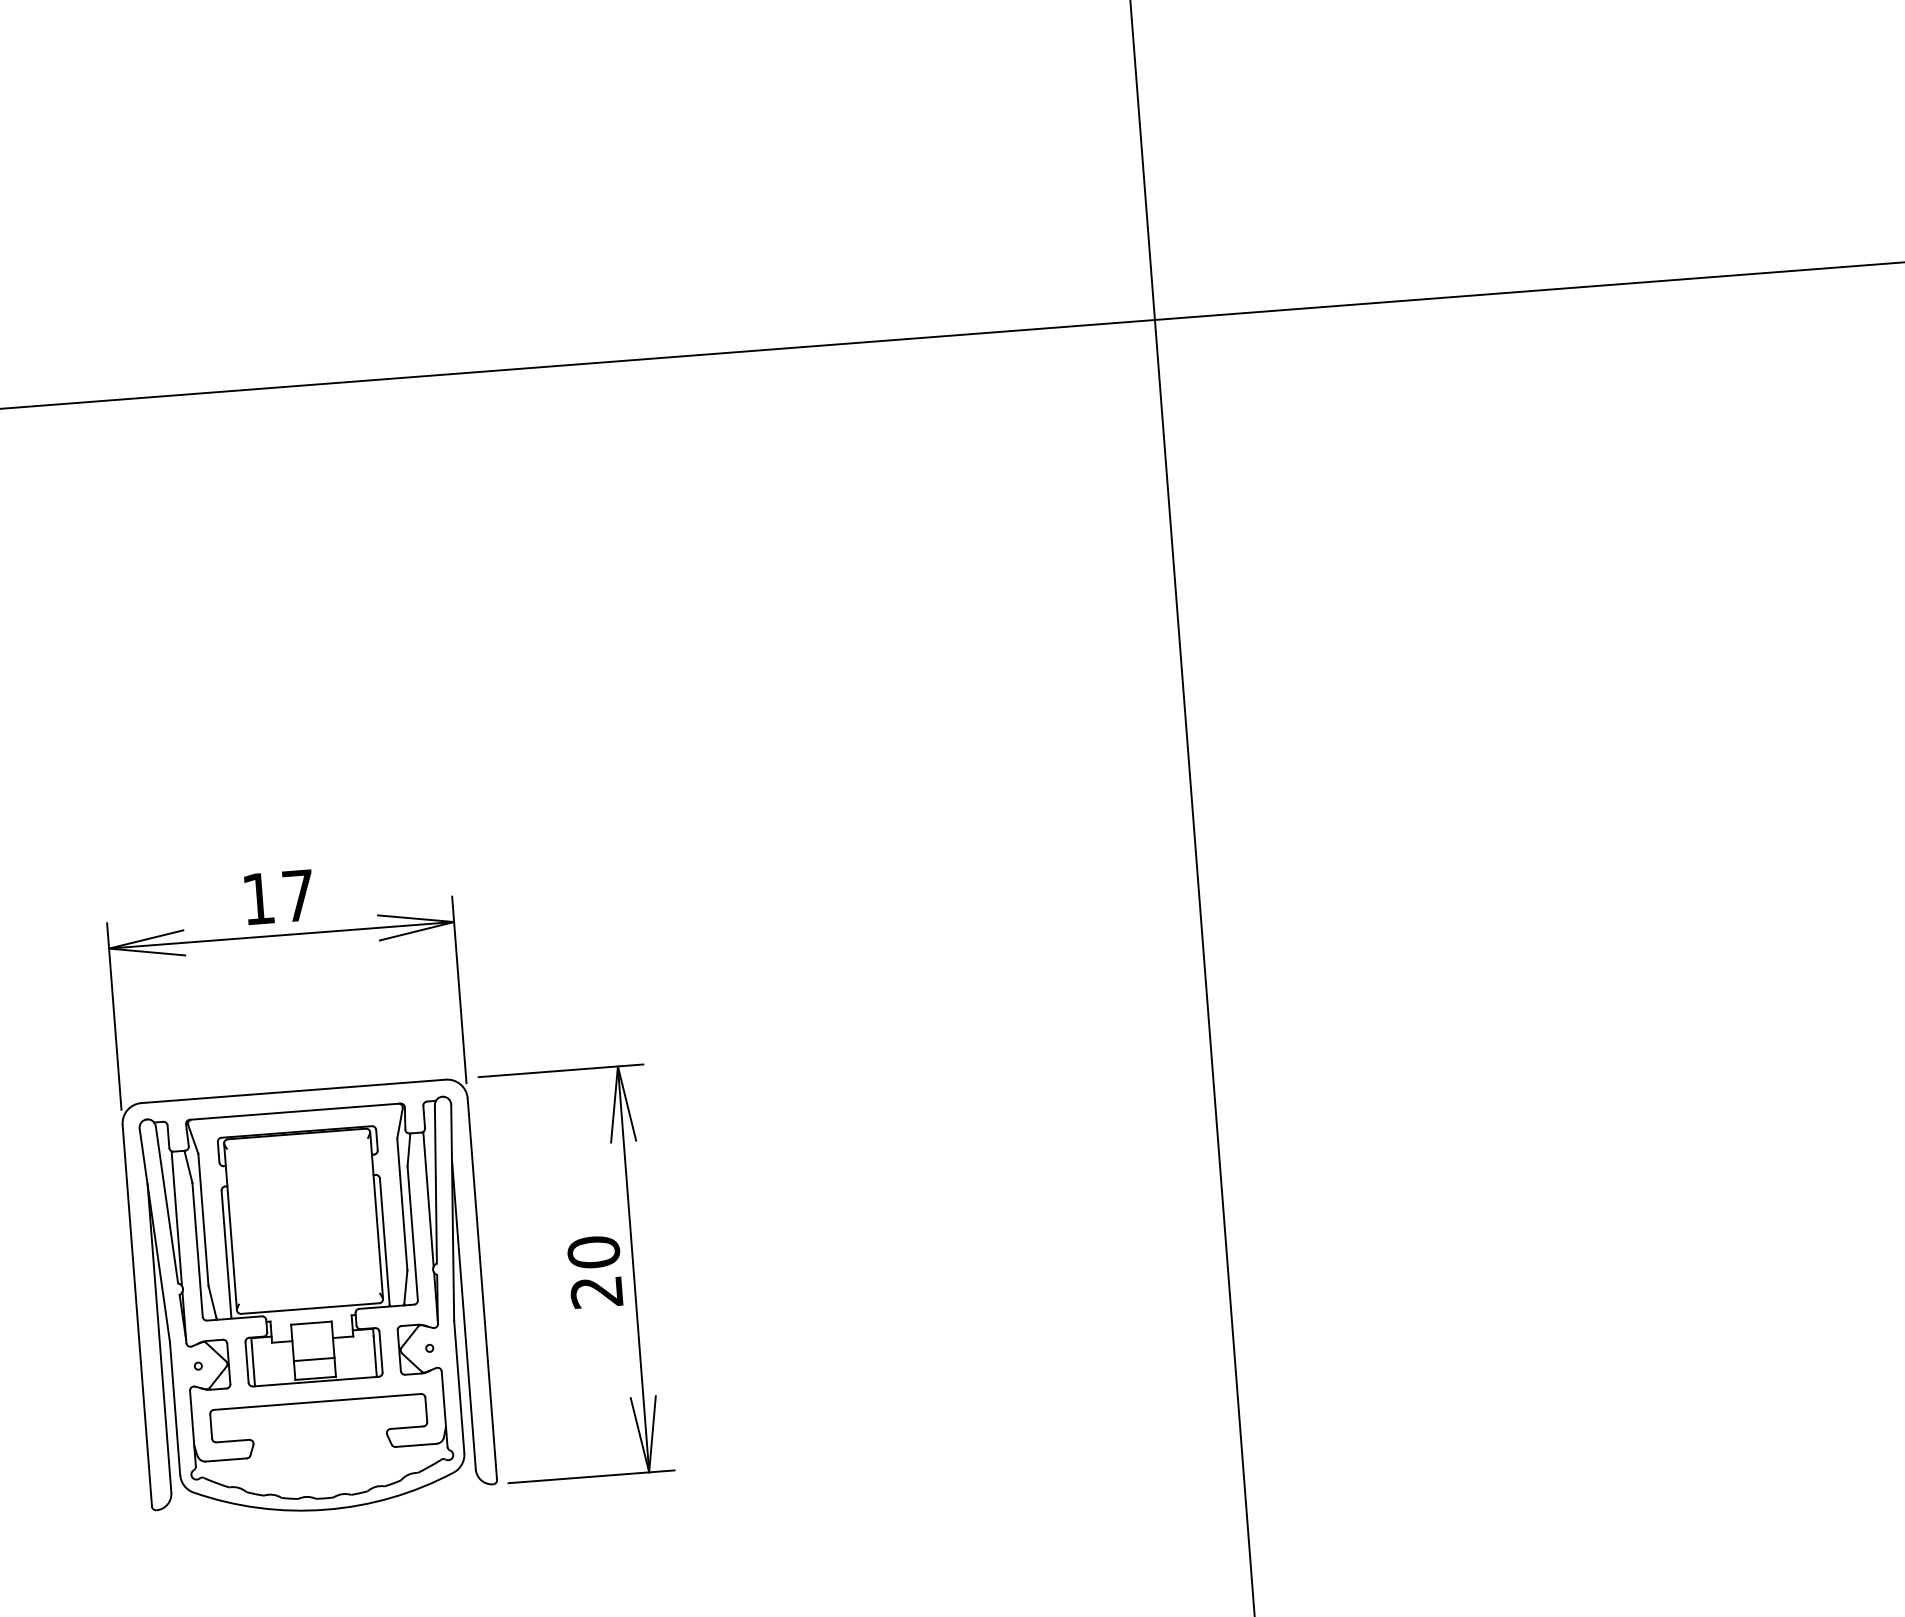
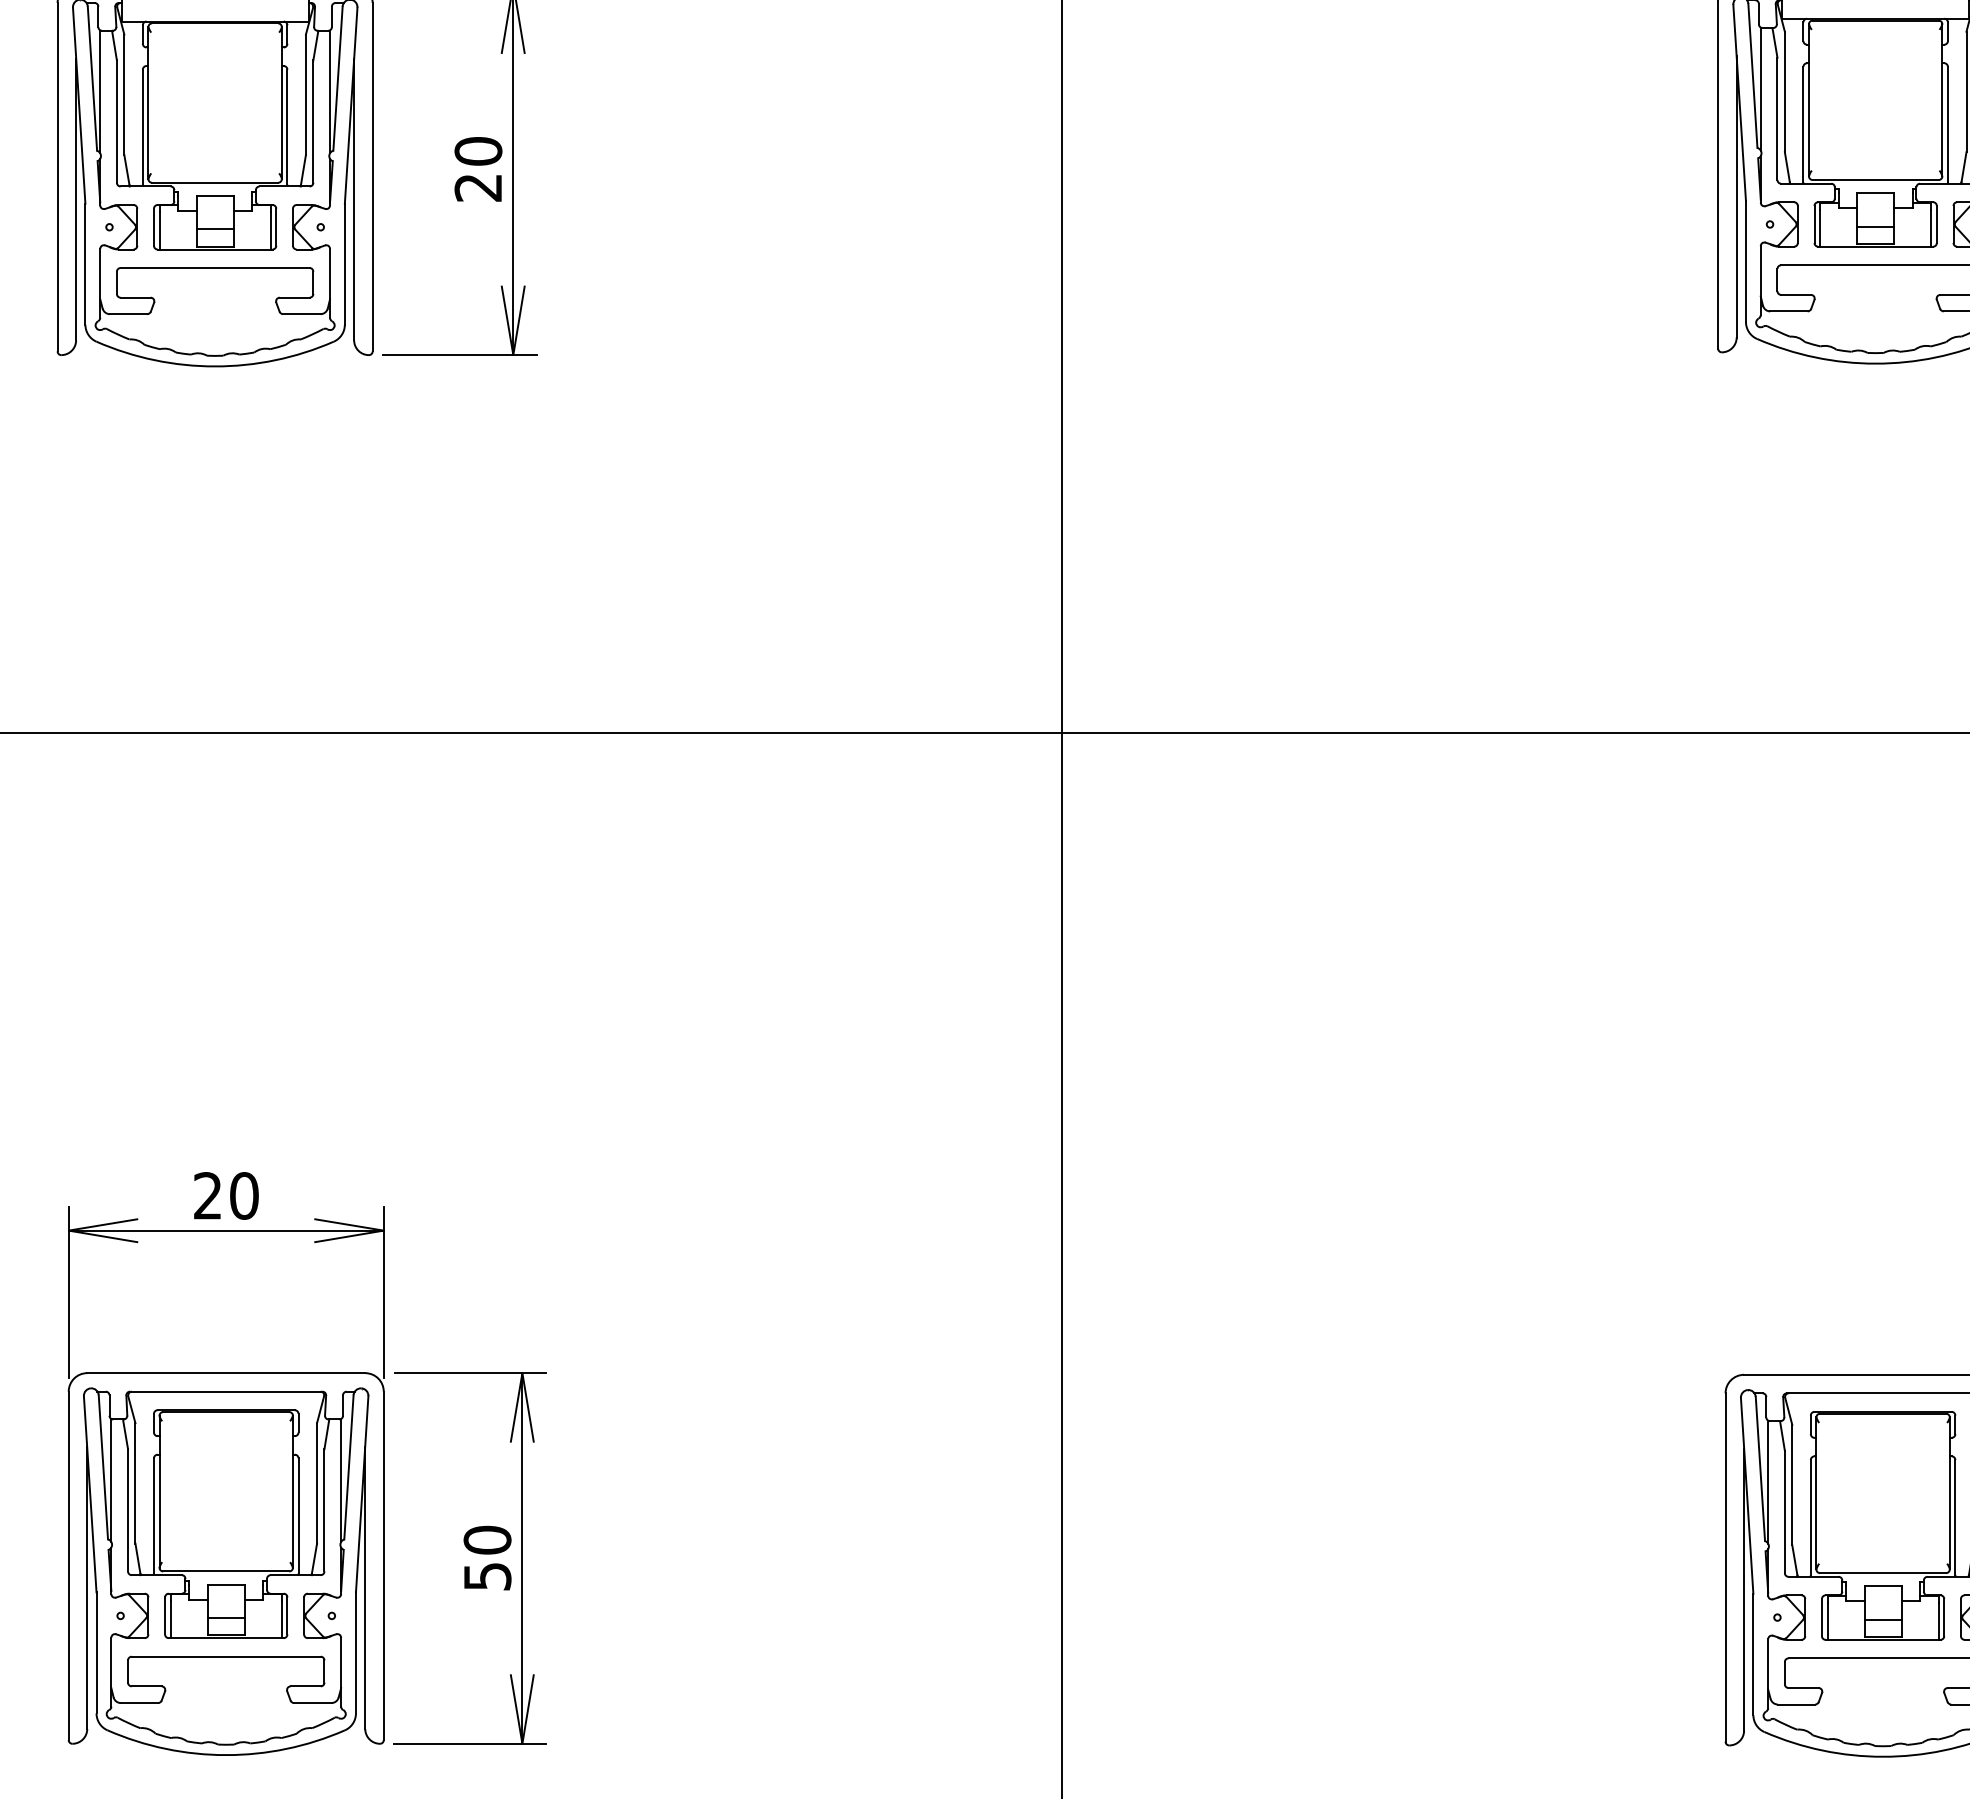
text: (278, 896) -> (226, 1195), 17 -> 20
text: (596, 1292) -> (487, 1576), 20 -> 50

